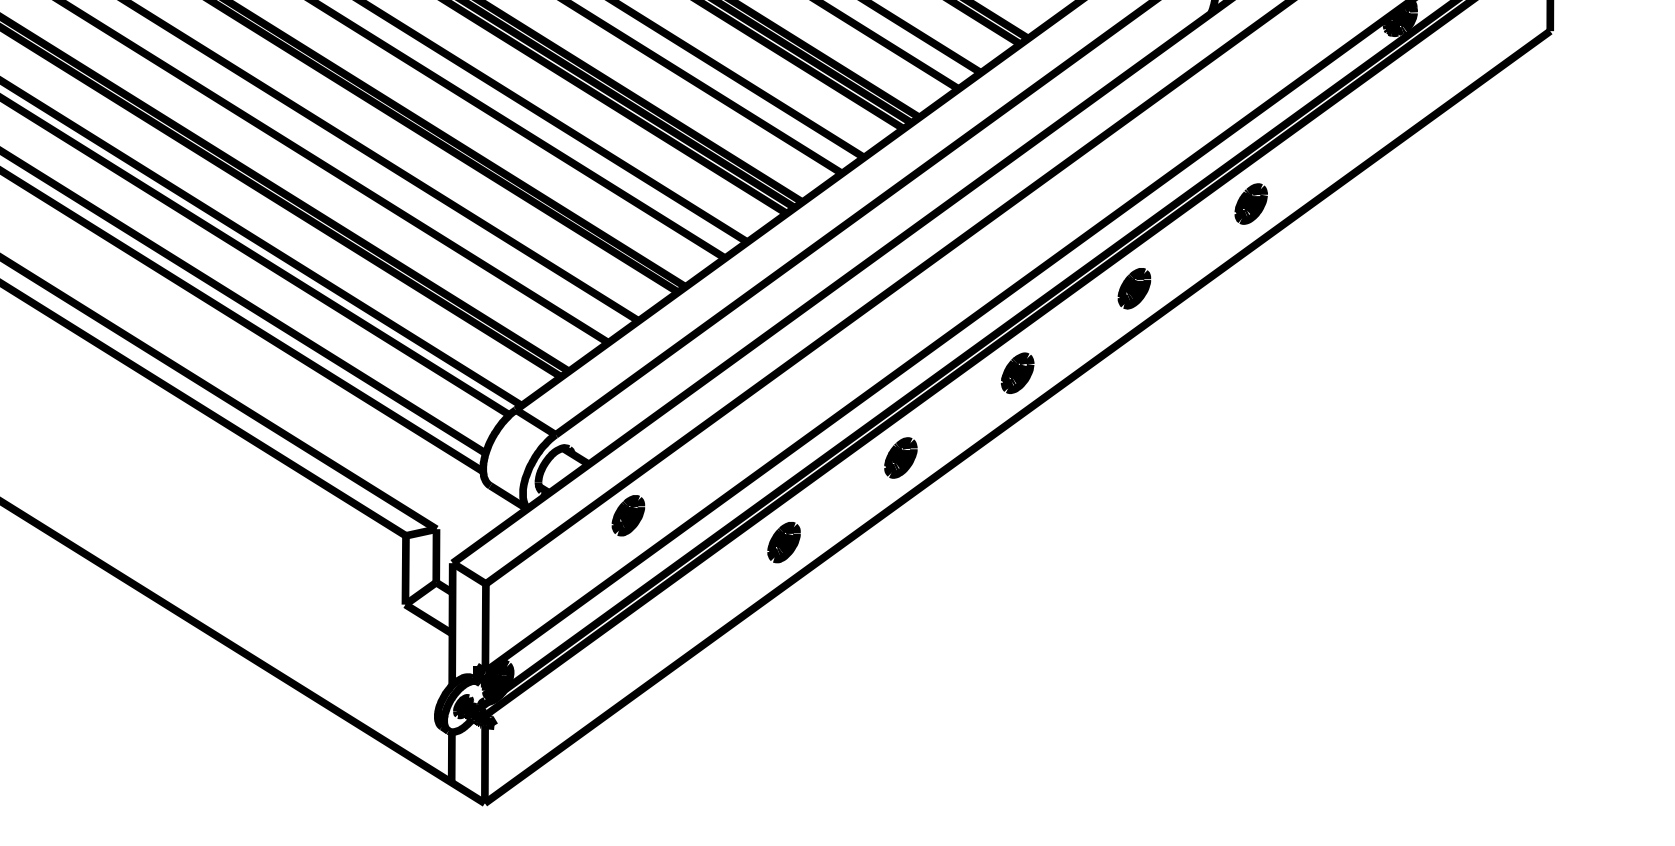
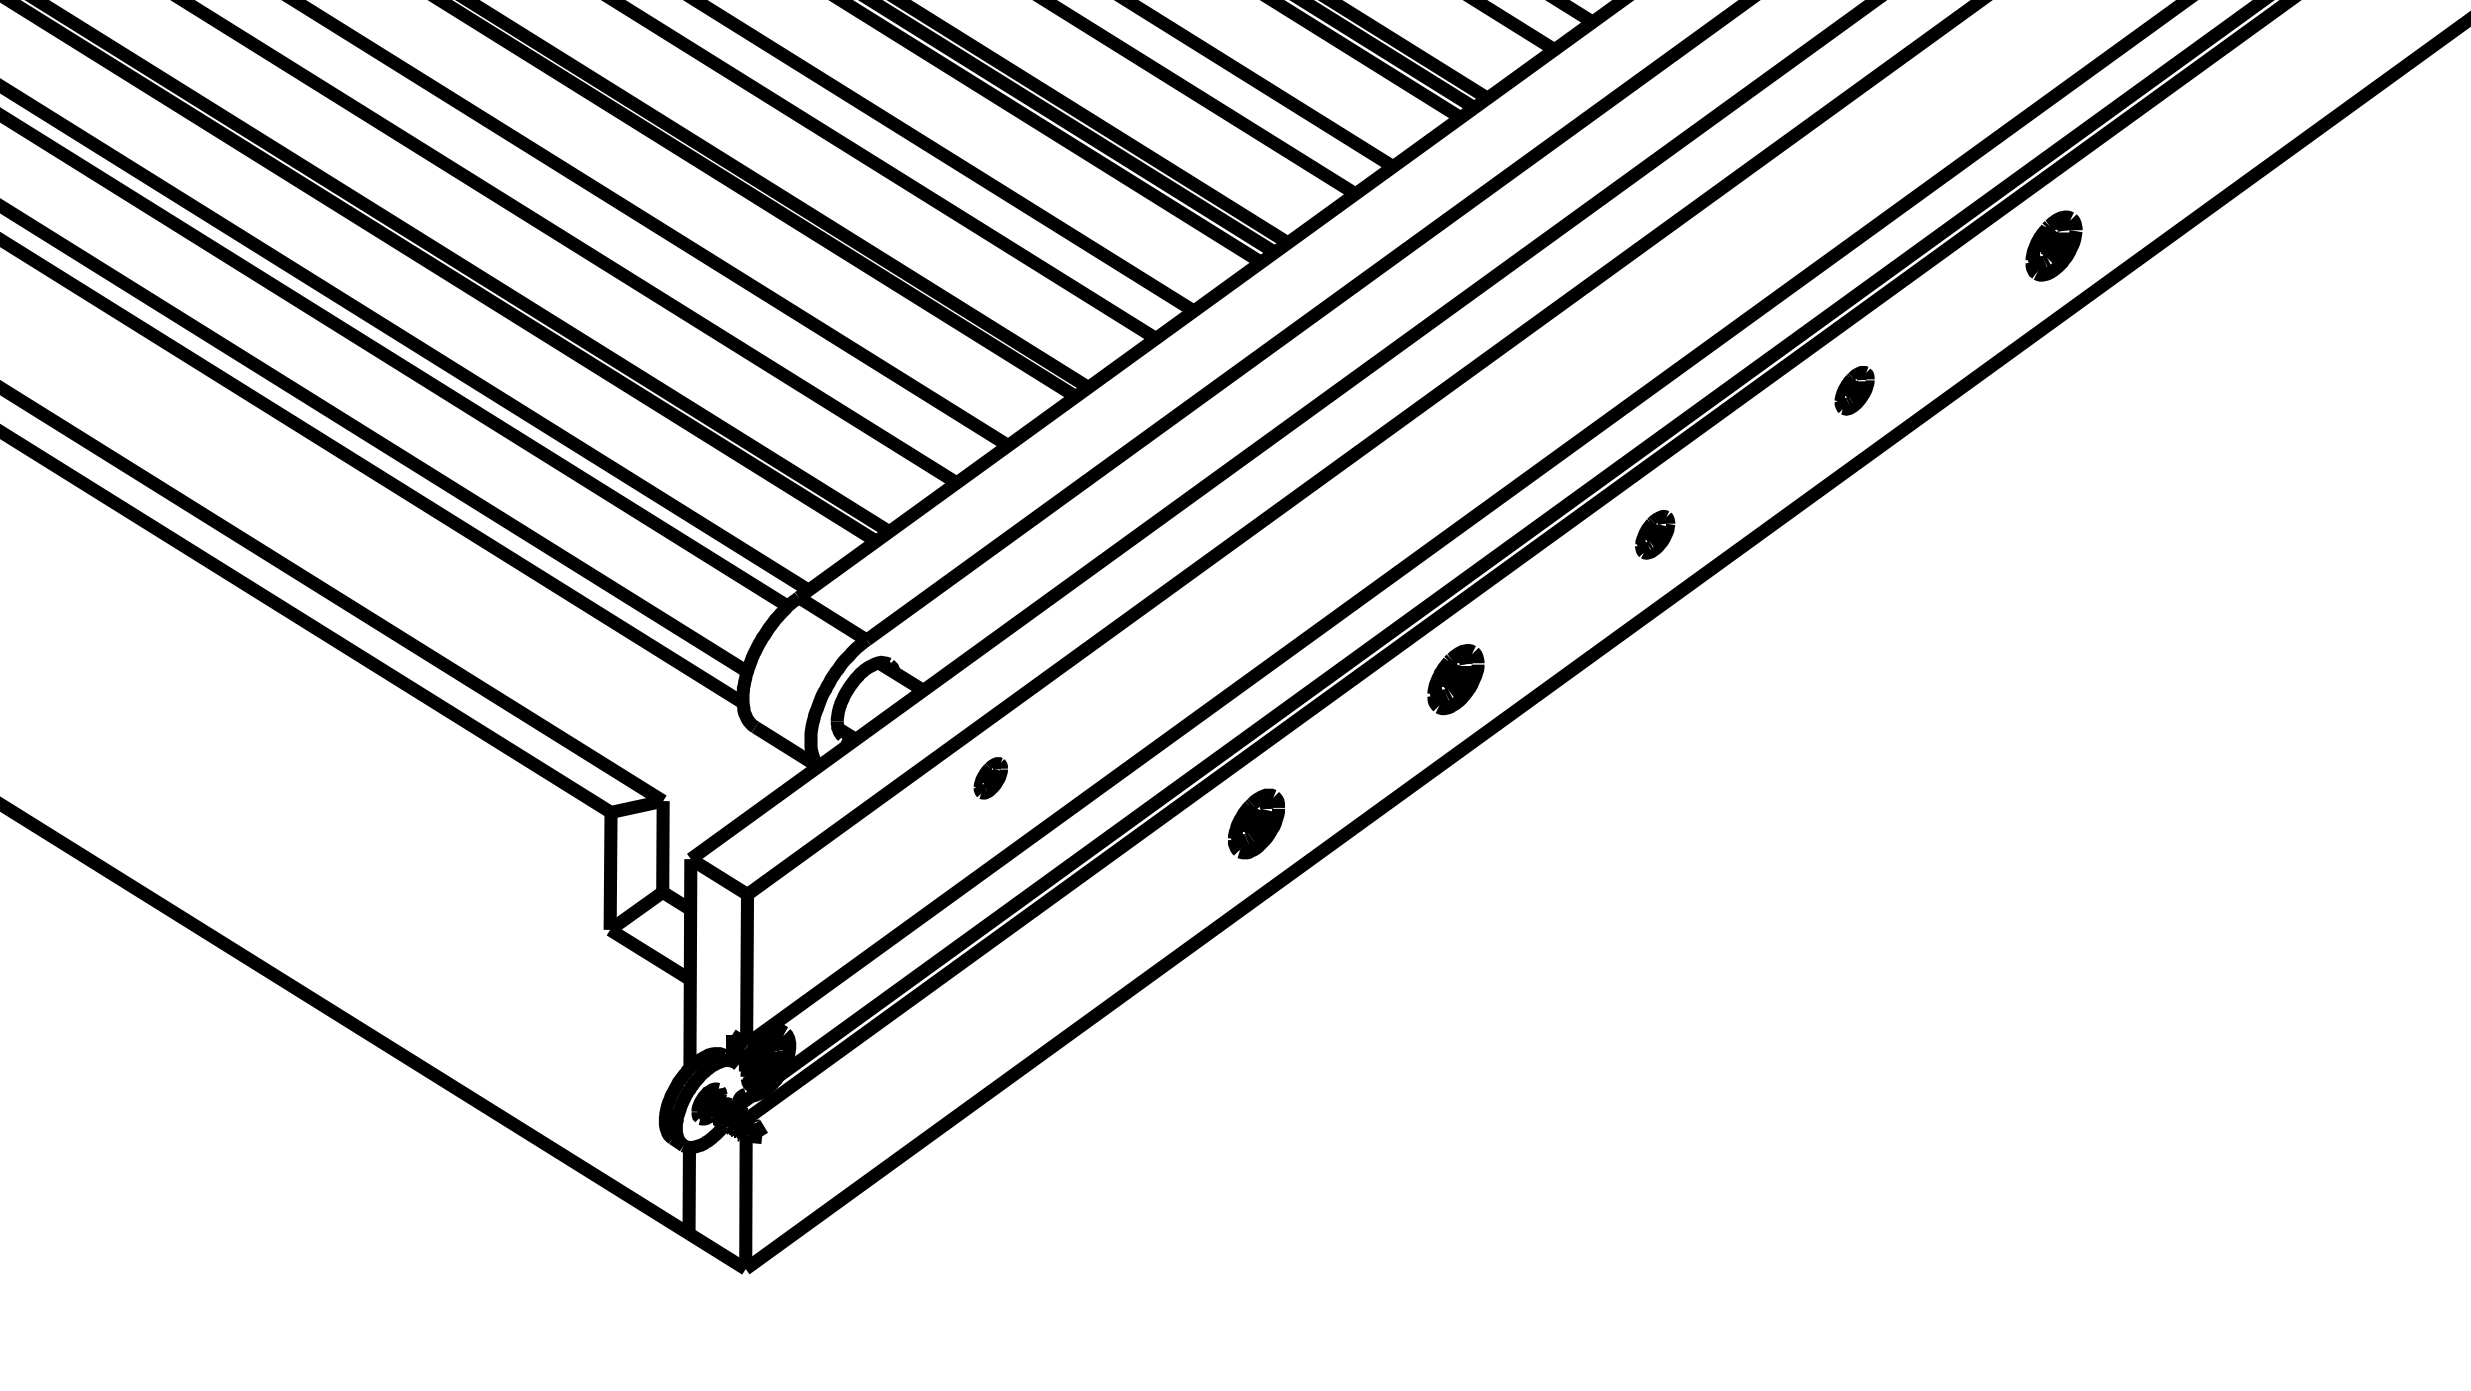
part: (1134, 288) -> (1854, 390), size x0.7
part: (1017, 372) -> (1654, 533), size x0.7
part: (628, 515) -> (990, 777), size x0.6

